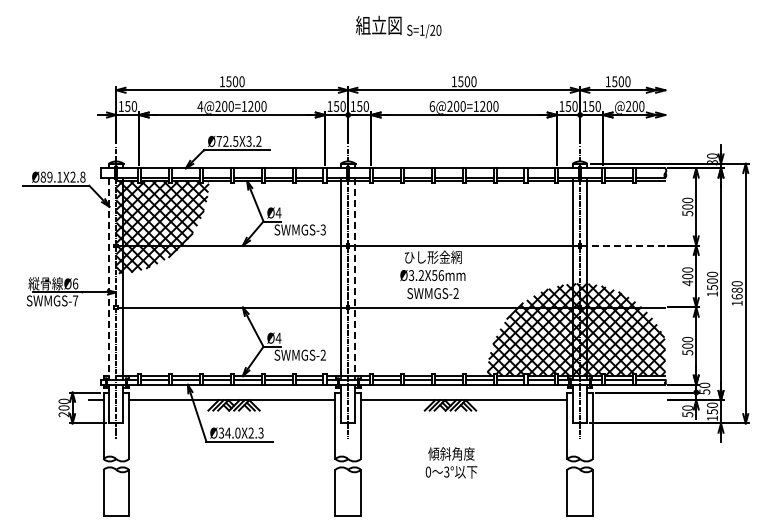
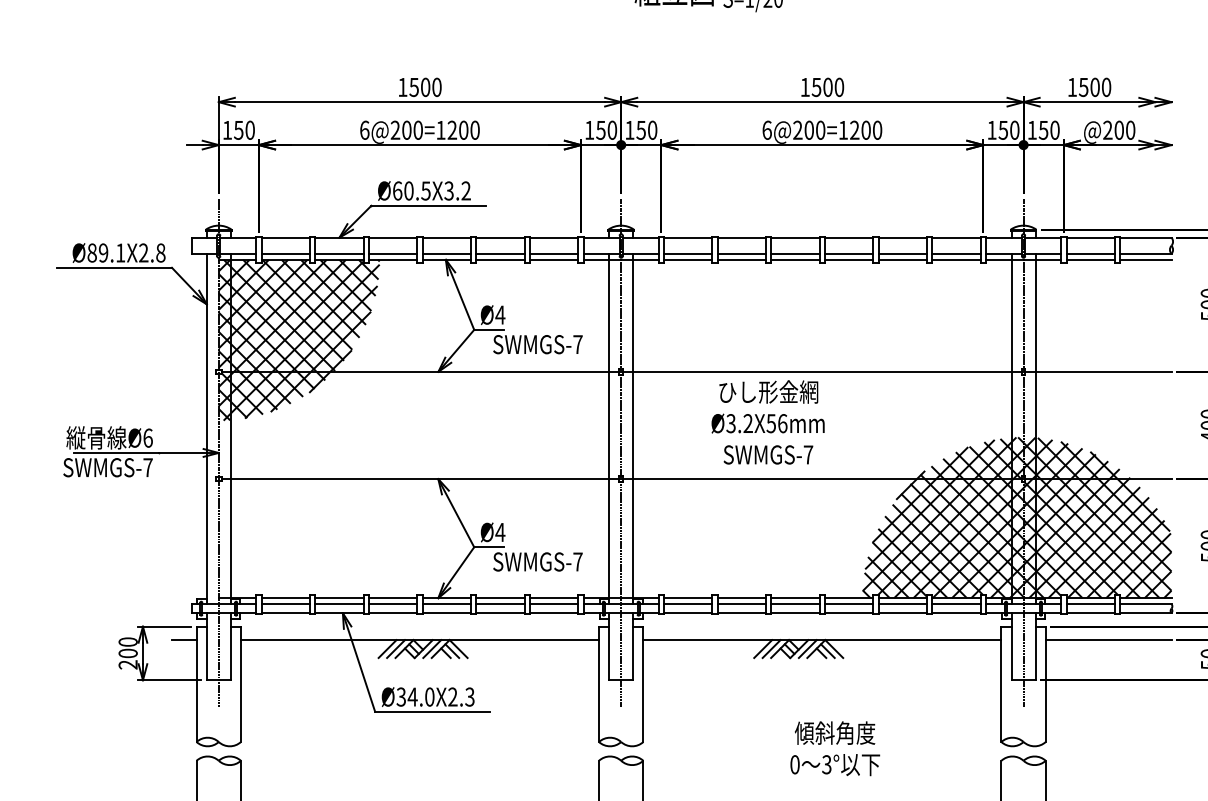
text: (200, 106) -> (364, 130), 4@200=1200 -> 6@200=1200
text: (222, 141) -> (403, 191), Ø72.5X3.2 -> Ø60.5X3.2
text: (322, 229) -> (576, 343), SWMGS-3 -> SWMGS-7
line: (623, 245) -> (1098, 371), dashed -> solid
line: (109, 278) -> (206, 428), dashed -> solid
line: (355, 278) -> (633, 428), dashed -> solid
text: (455, 293) -> (807, 454), SWMGS-2 -> SWMGS-7
text: (322, 354) -> (576, 560), SWMGS-2 -> SWMGS-7
line: (628, 400) -> (1107, 640), added
text: (451, 462) -> (835, 748), moved

